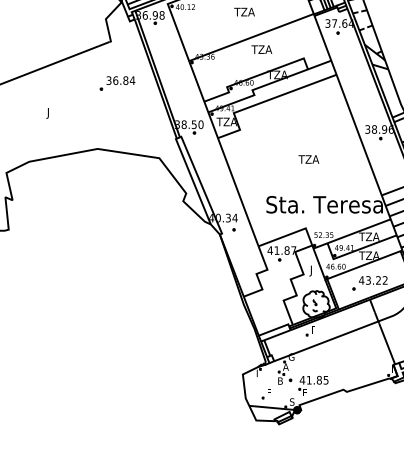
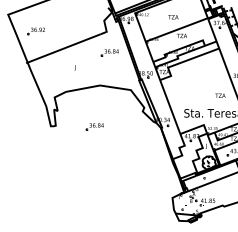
text: (309, 158) -> (220, 95), moved
part: (86, 231) -> (94, 126), added

